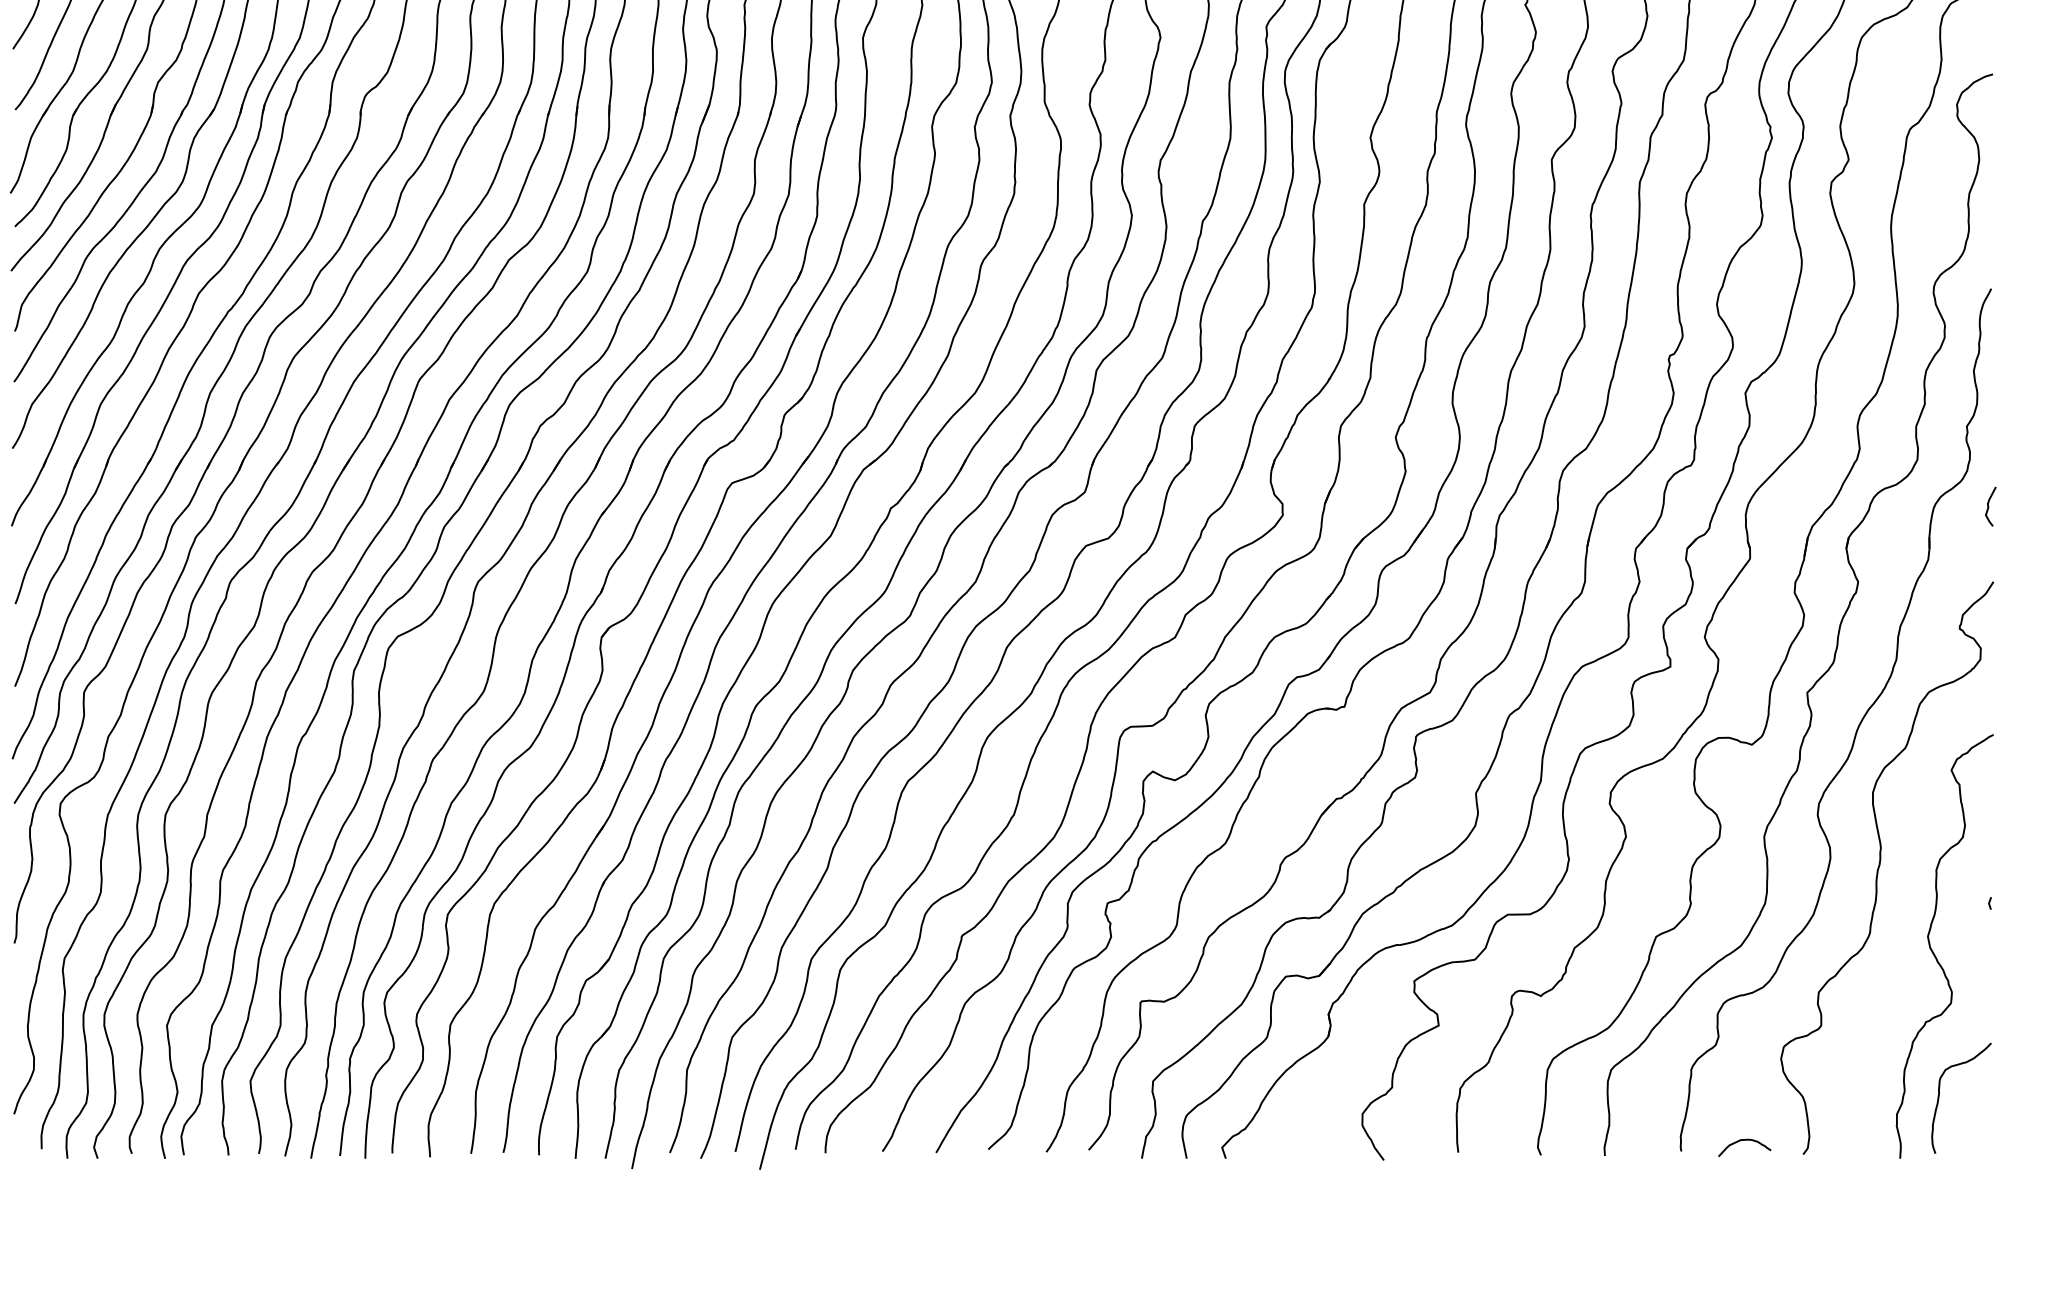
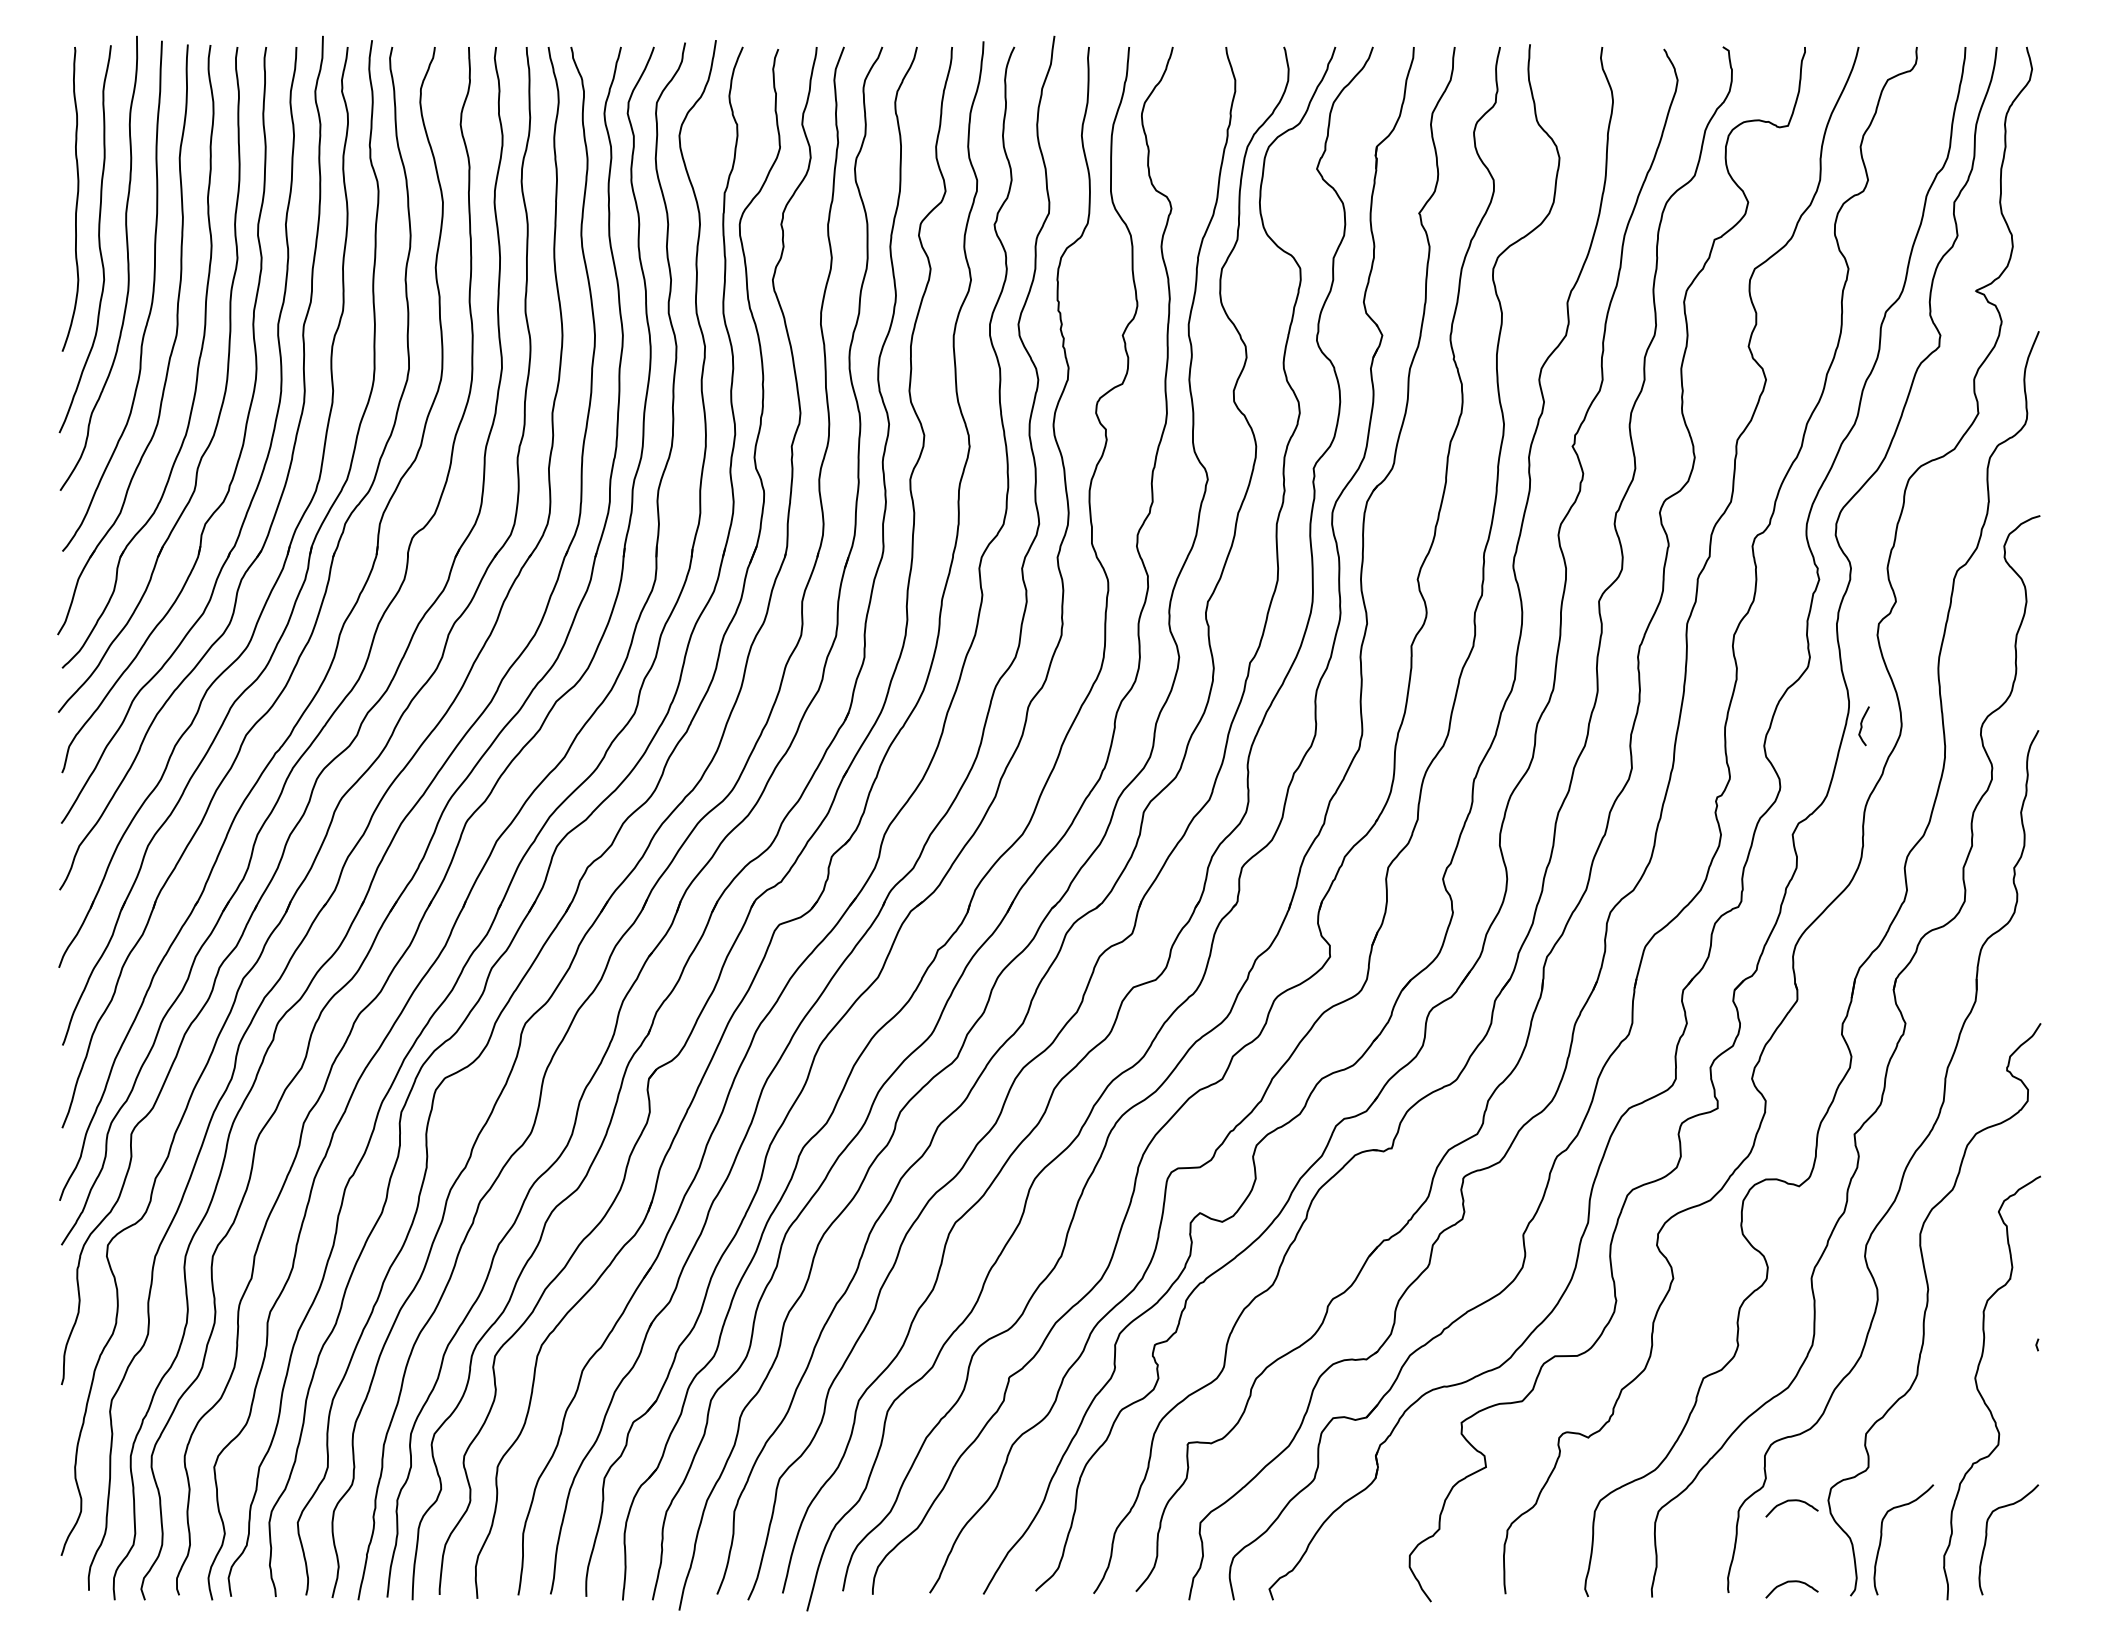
curve: (1989, 506) -> (1862, 726), moved
curve: (1744, 1059) -> (1791, 1501), added
curve: (1835, 1094) -> (1882, 1536), added

